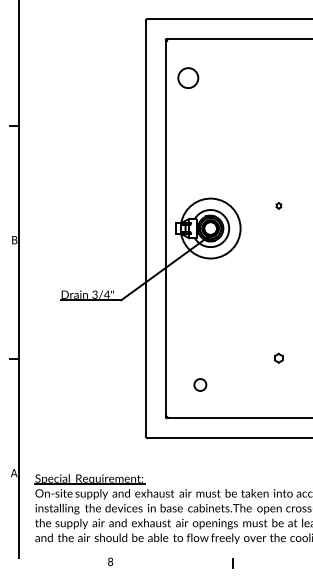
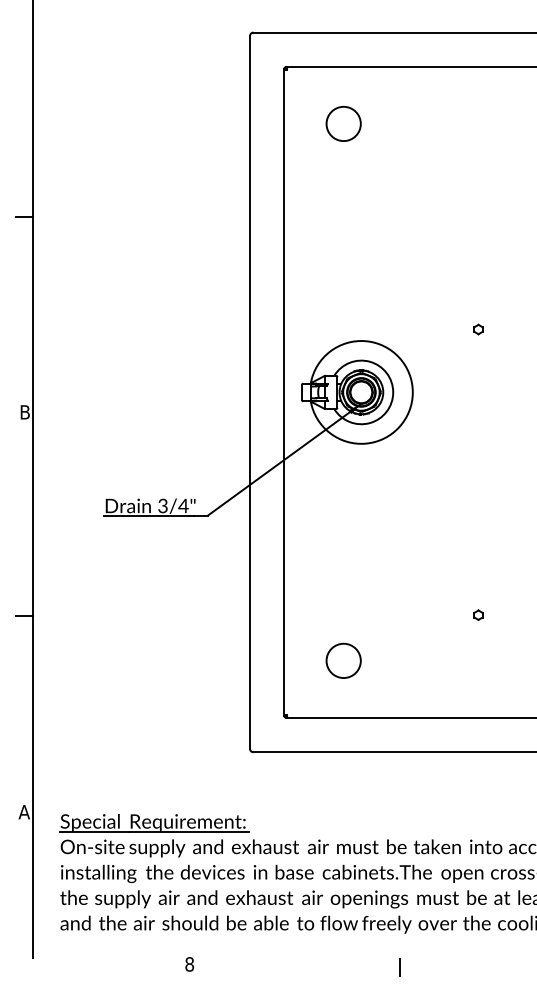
circle: (188, 77) -> (344, 122), moved
part: (278, 205) -> (477, 328), moved
part: (278, 358) -> (477, 615), size x0.62
circle: (200, 384) -> (344, 660), size x1.67

